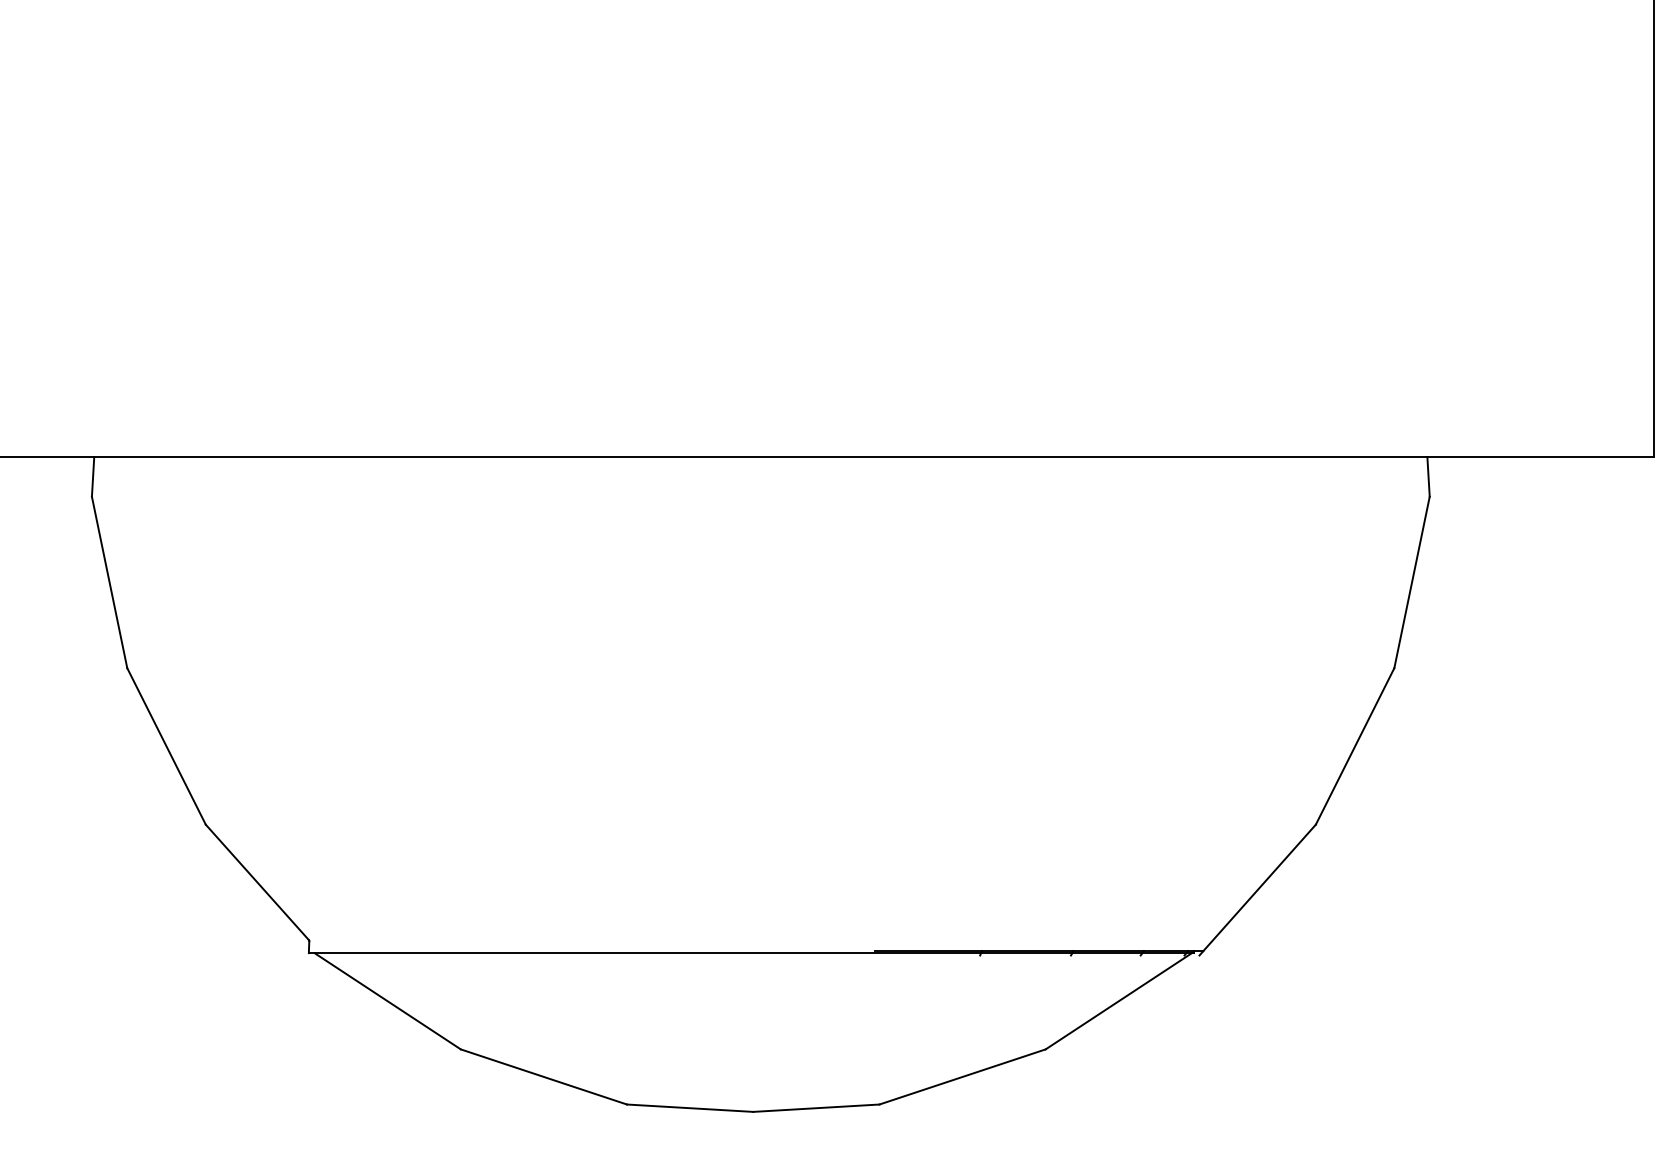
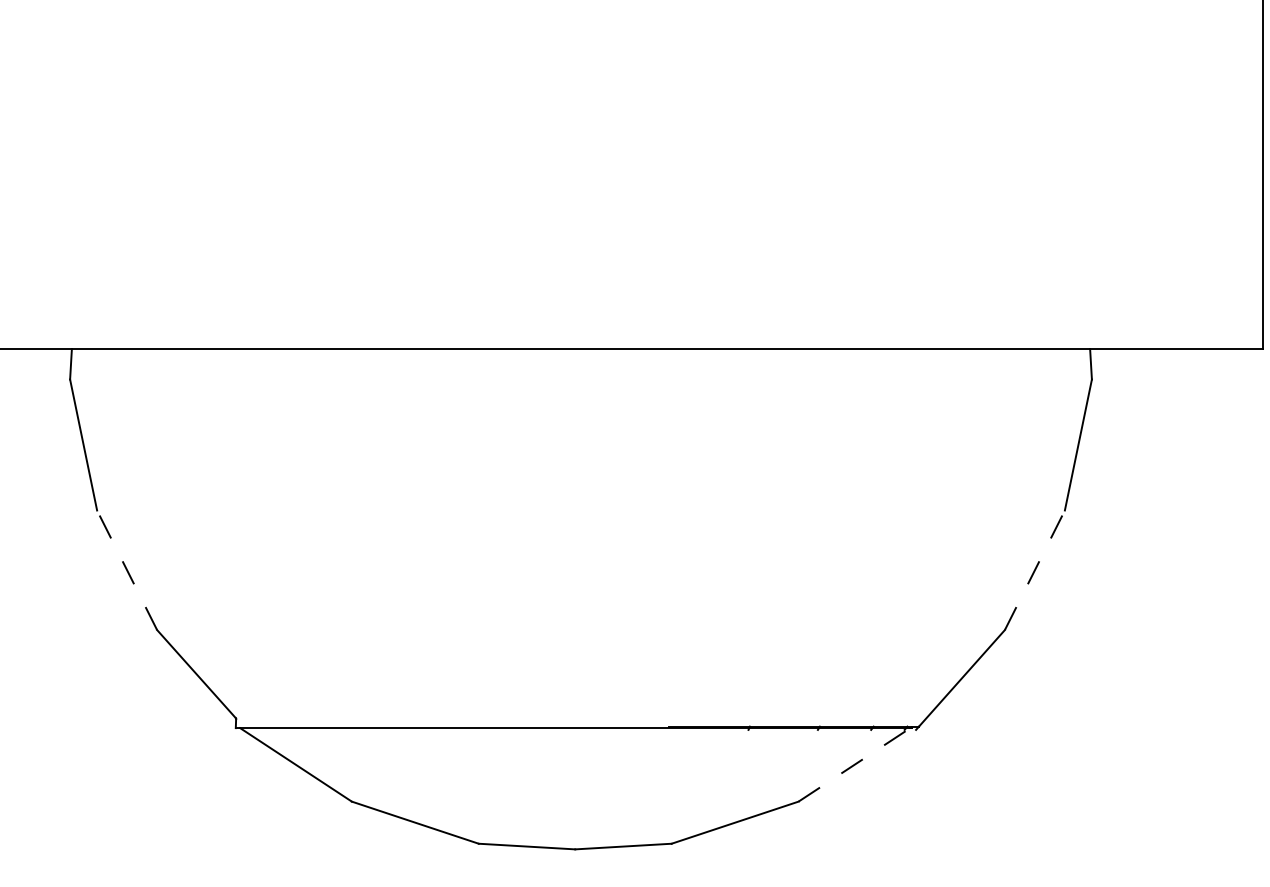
line: (166, 746) -> (127, 570), solid -> dashed
line: (1355, 746) -> (1035, 570), solid -> dashed
line: (1118, 1001) -> (854, 765), solid -> dashed

